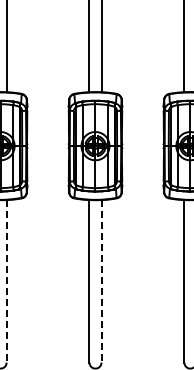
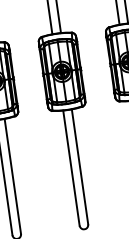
line: (6, 281) -> (12, 176), dashed -> solid
line: (101, 281) -> (79, 167), dashed -> solid

